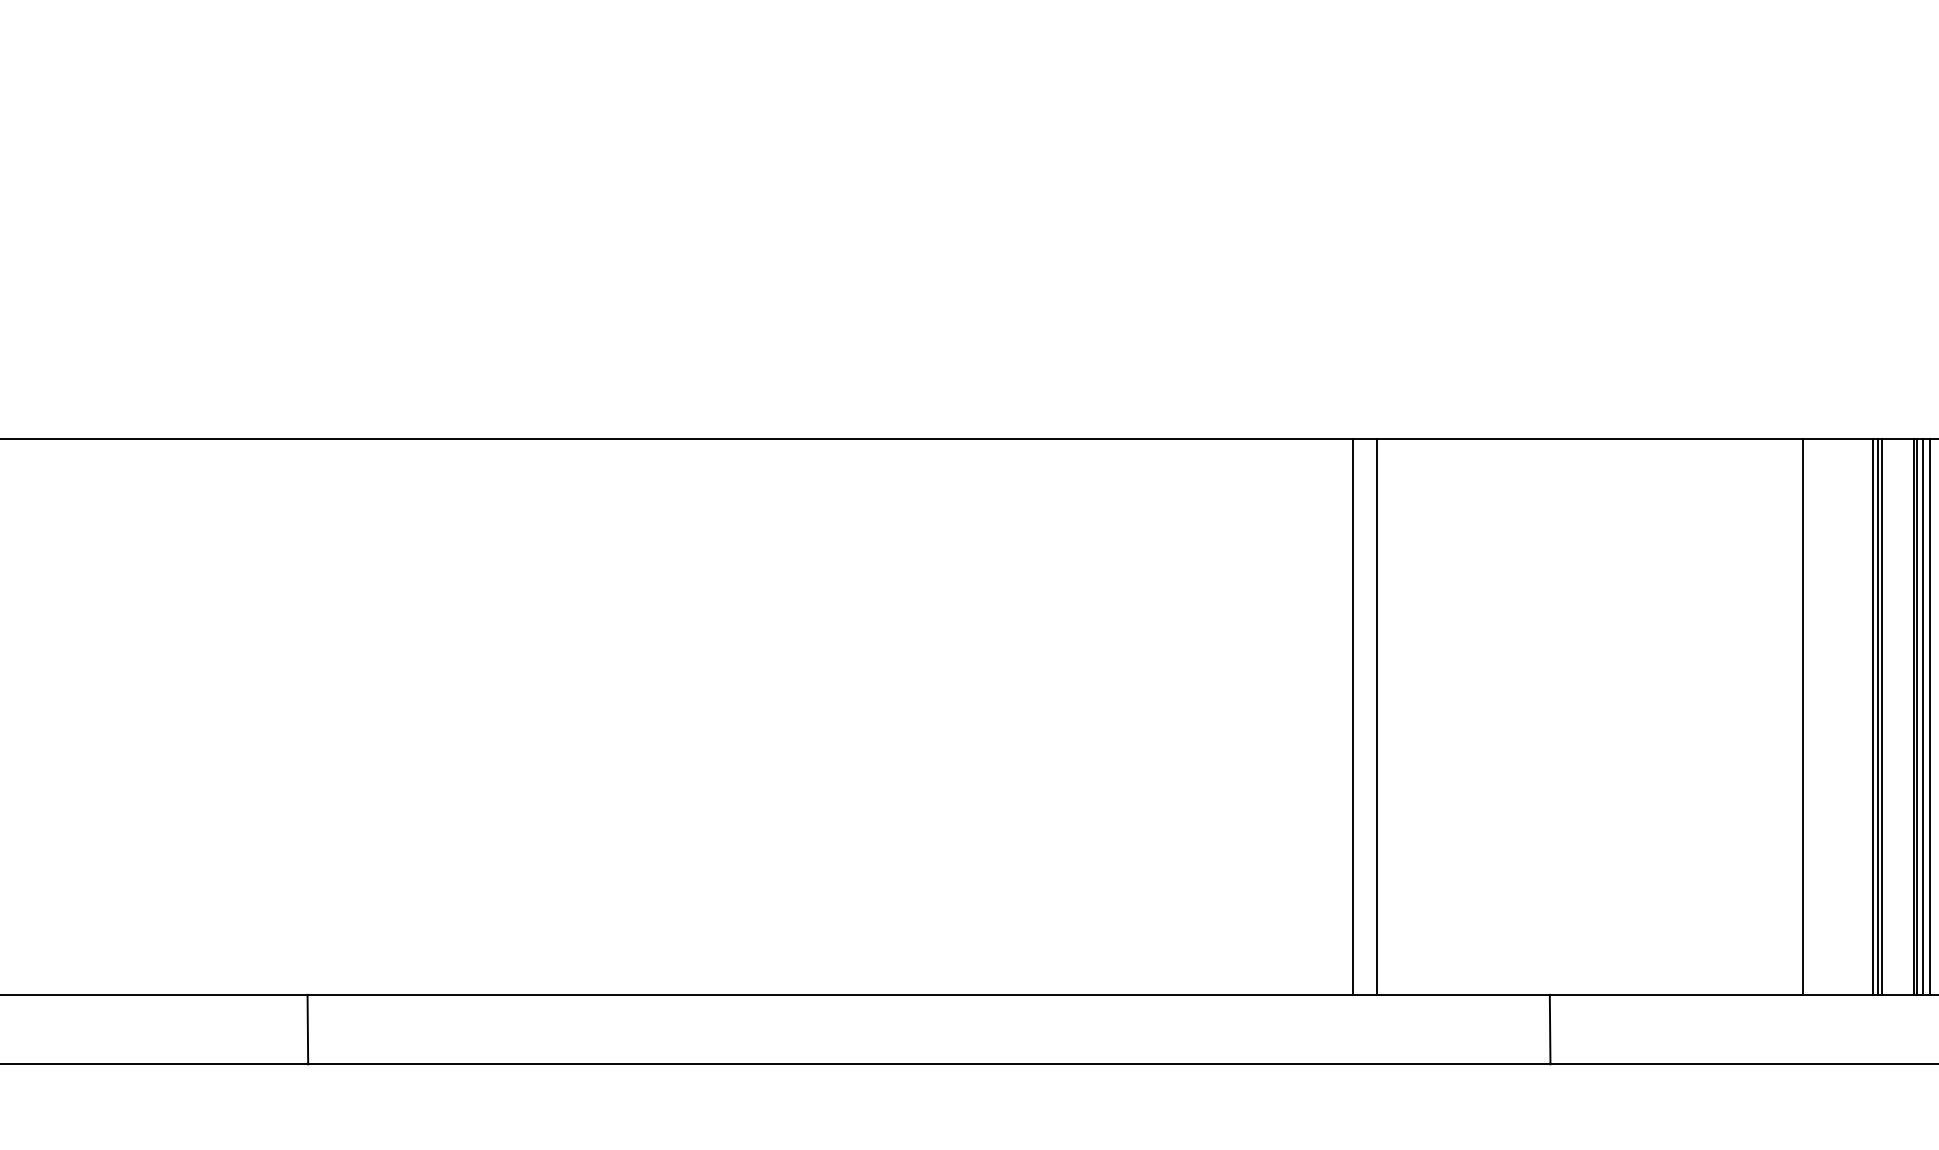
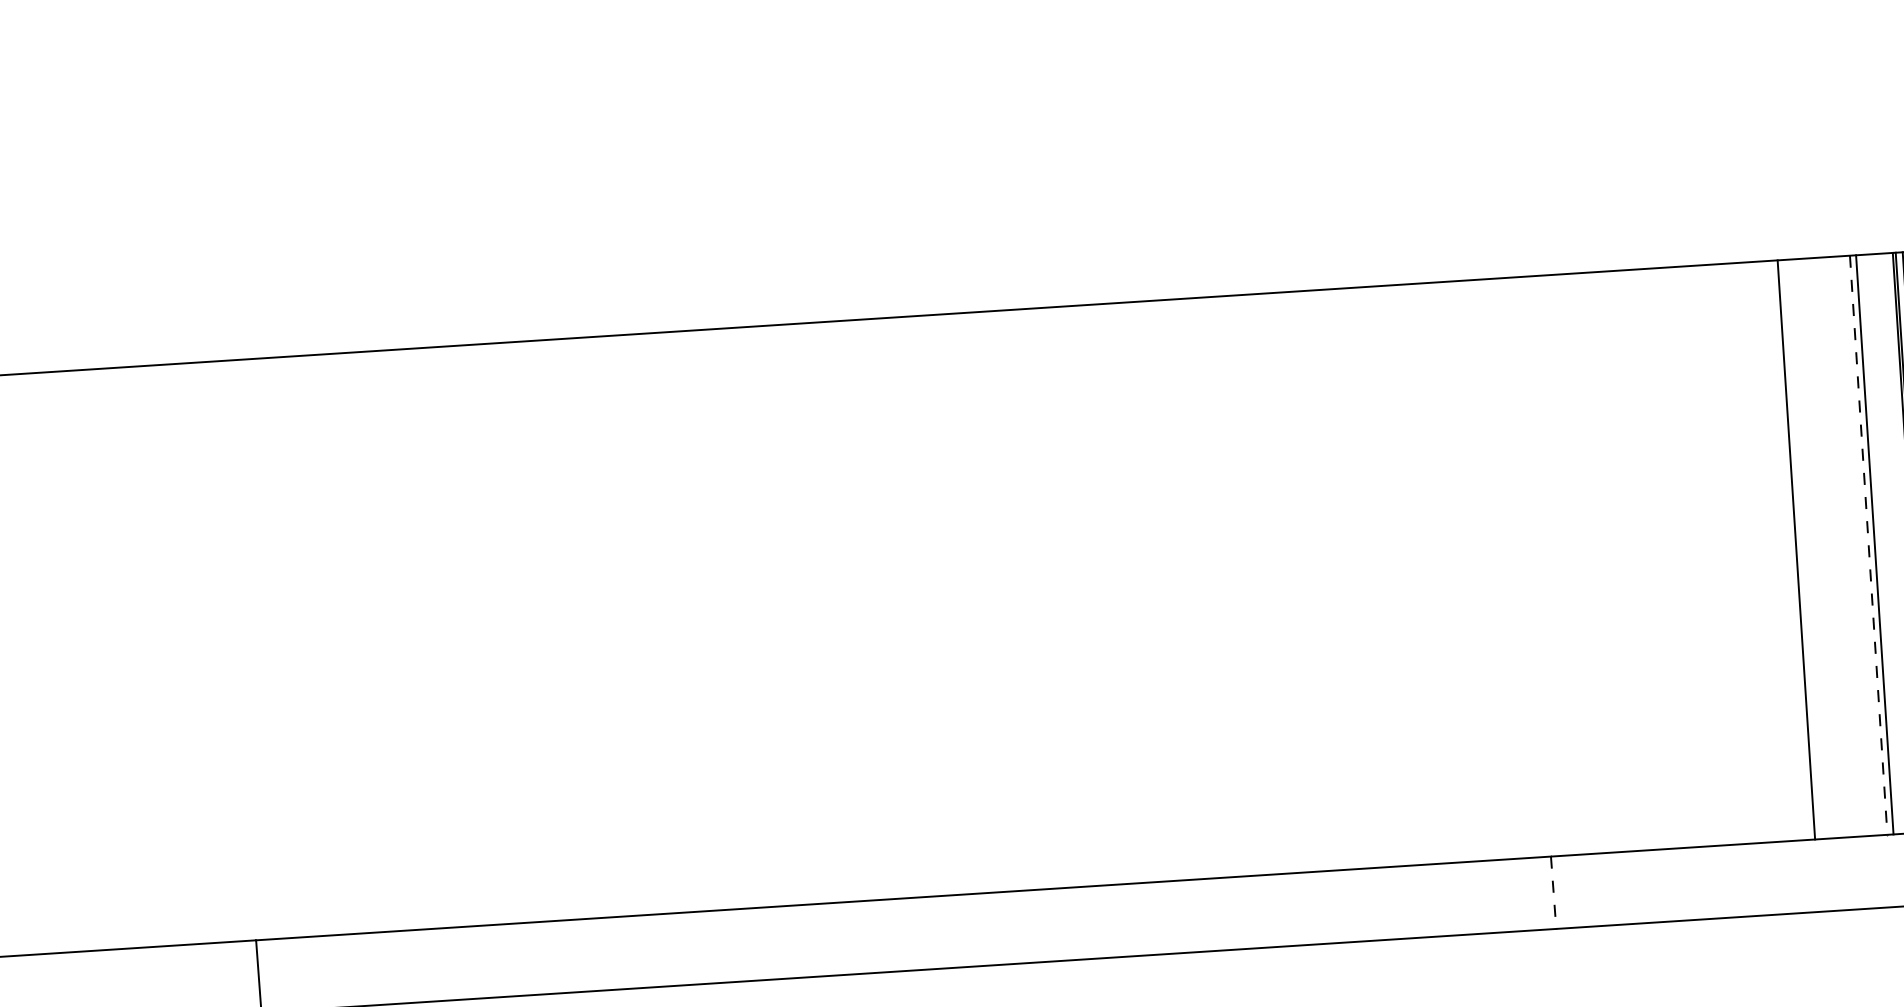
line: (1352, 716) -> (1326, 579), removed
line: (1376, 716) -> (1351, 578), removed
line: (1882, 716) -> (1878, 544), removed
line: (1872, 717) -> (1868, 545), solid -> dashed
line: (1550, 1029) -> (1554, 892), solid -> dashed

